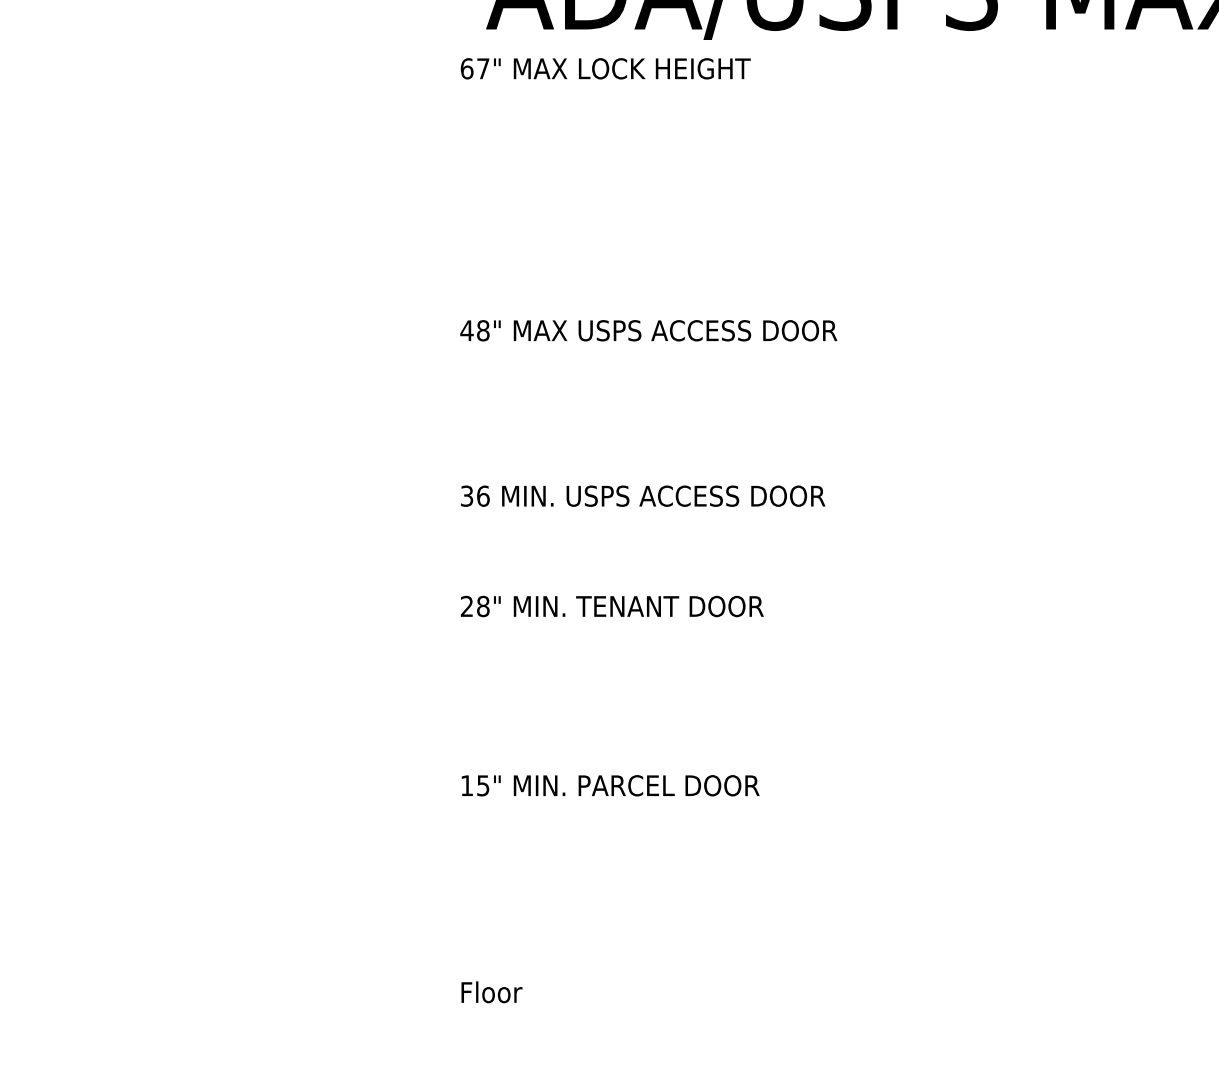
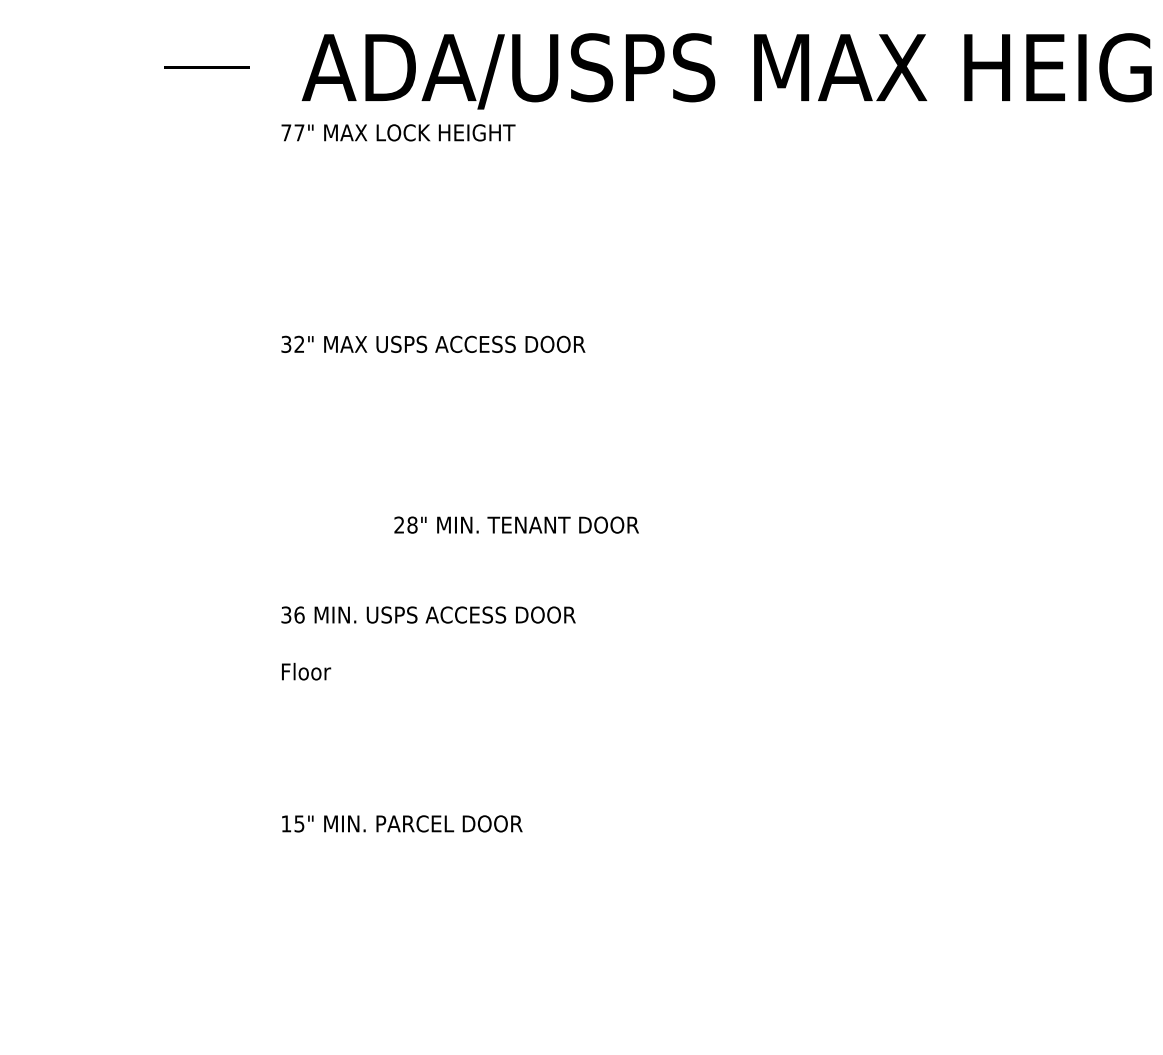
text: (467, 68) -> (286, 132), 67" -> 77"
text: (474, 329) -> (292, 343), 48" -> 32"
text: (643, 495) -> (428, 614), moved
text: (612, 605) -> (516, 524), moved
text: (610, 785) -> (402, 823), moved
text: (491, 992) -> (306, 671), moved

